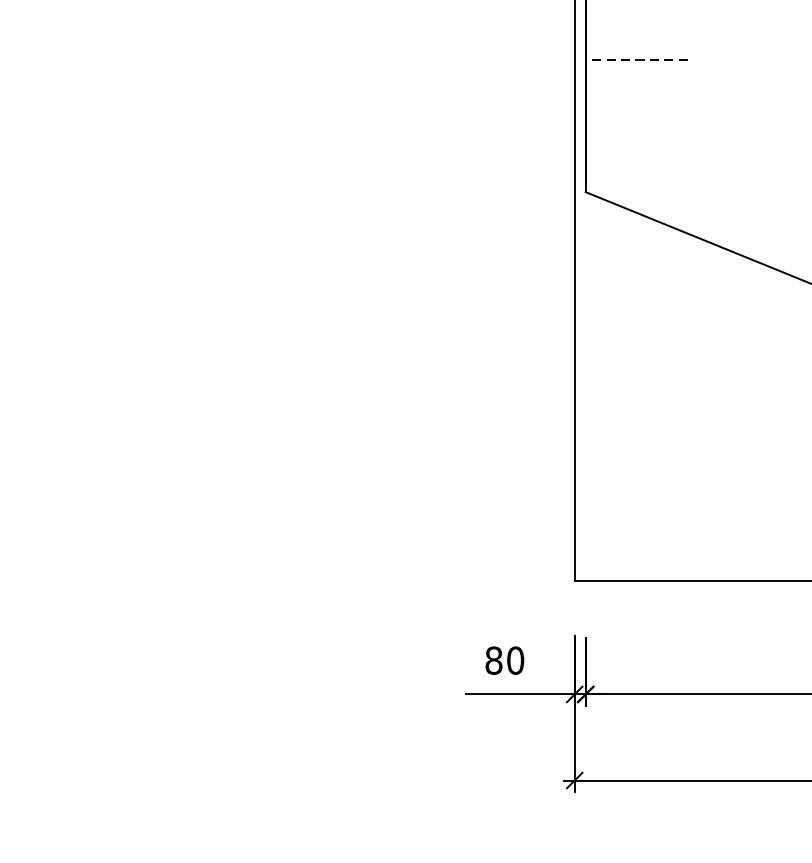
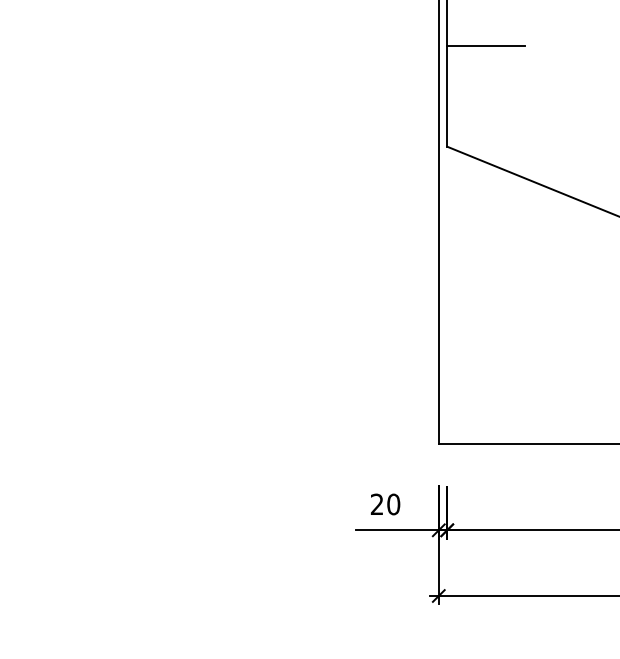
line: (637, 60) -> (486, 46), dashed -> solid
text: (493, 660) -> (376, 504), 80 -> 20

